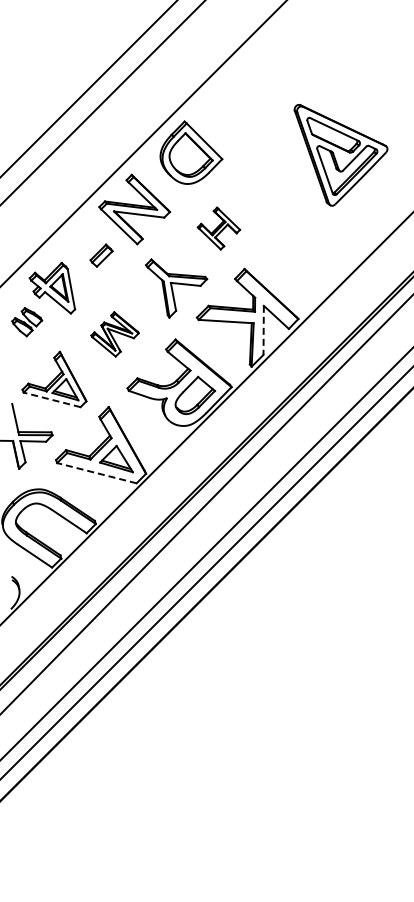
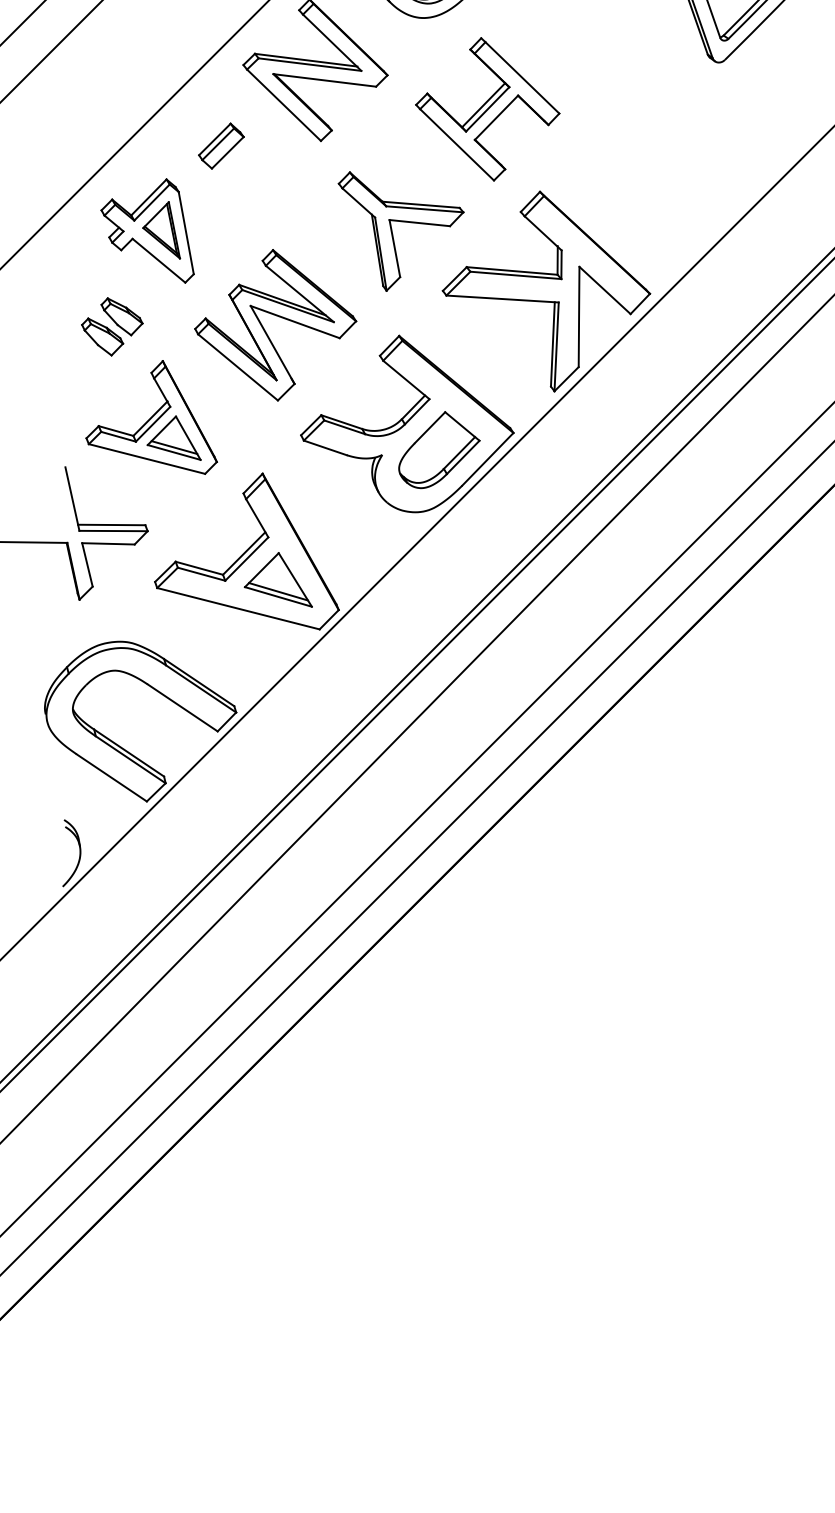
part: (218, 228) -> (486, 108), size x1.67
part: (101, 255) -> (221, 145), moved
part: (27, 322) -> (112, 327), moved
line: (263, 330) -> (578, 317), dashed -> solid
part: (114, 334) -> (274, 325), size x1.67
line: (51, 399) -> (145, 458), dashed -> solid
line: (96, 473) -> (237, 609), dashed -> solid

